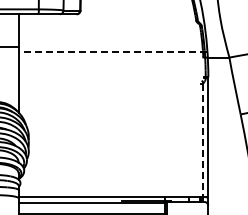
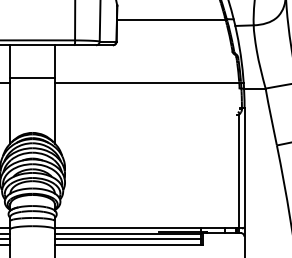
line: (112, 51) -> (148, 82), dashed -> solid
line: (202, 143) -> (238, 174), dashed -> solid
line: (91, 208) -> (127, 239), added

